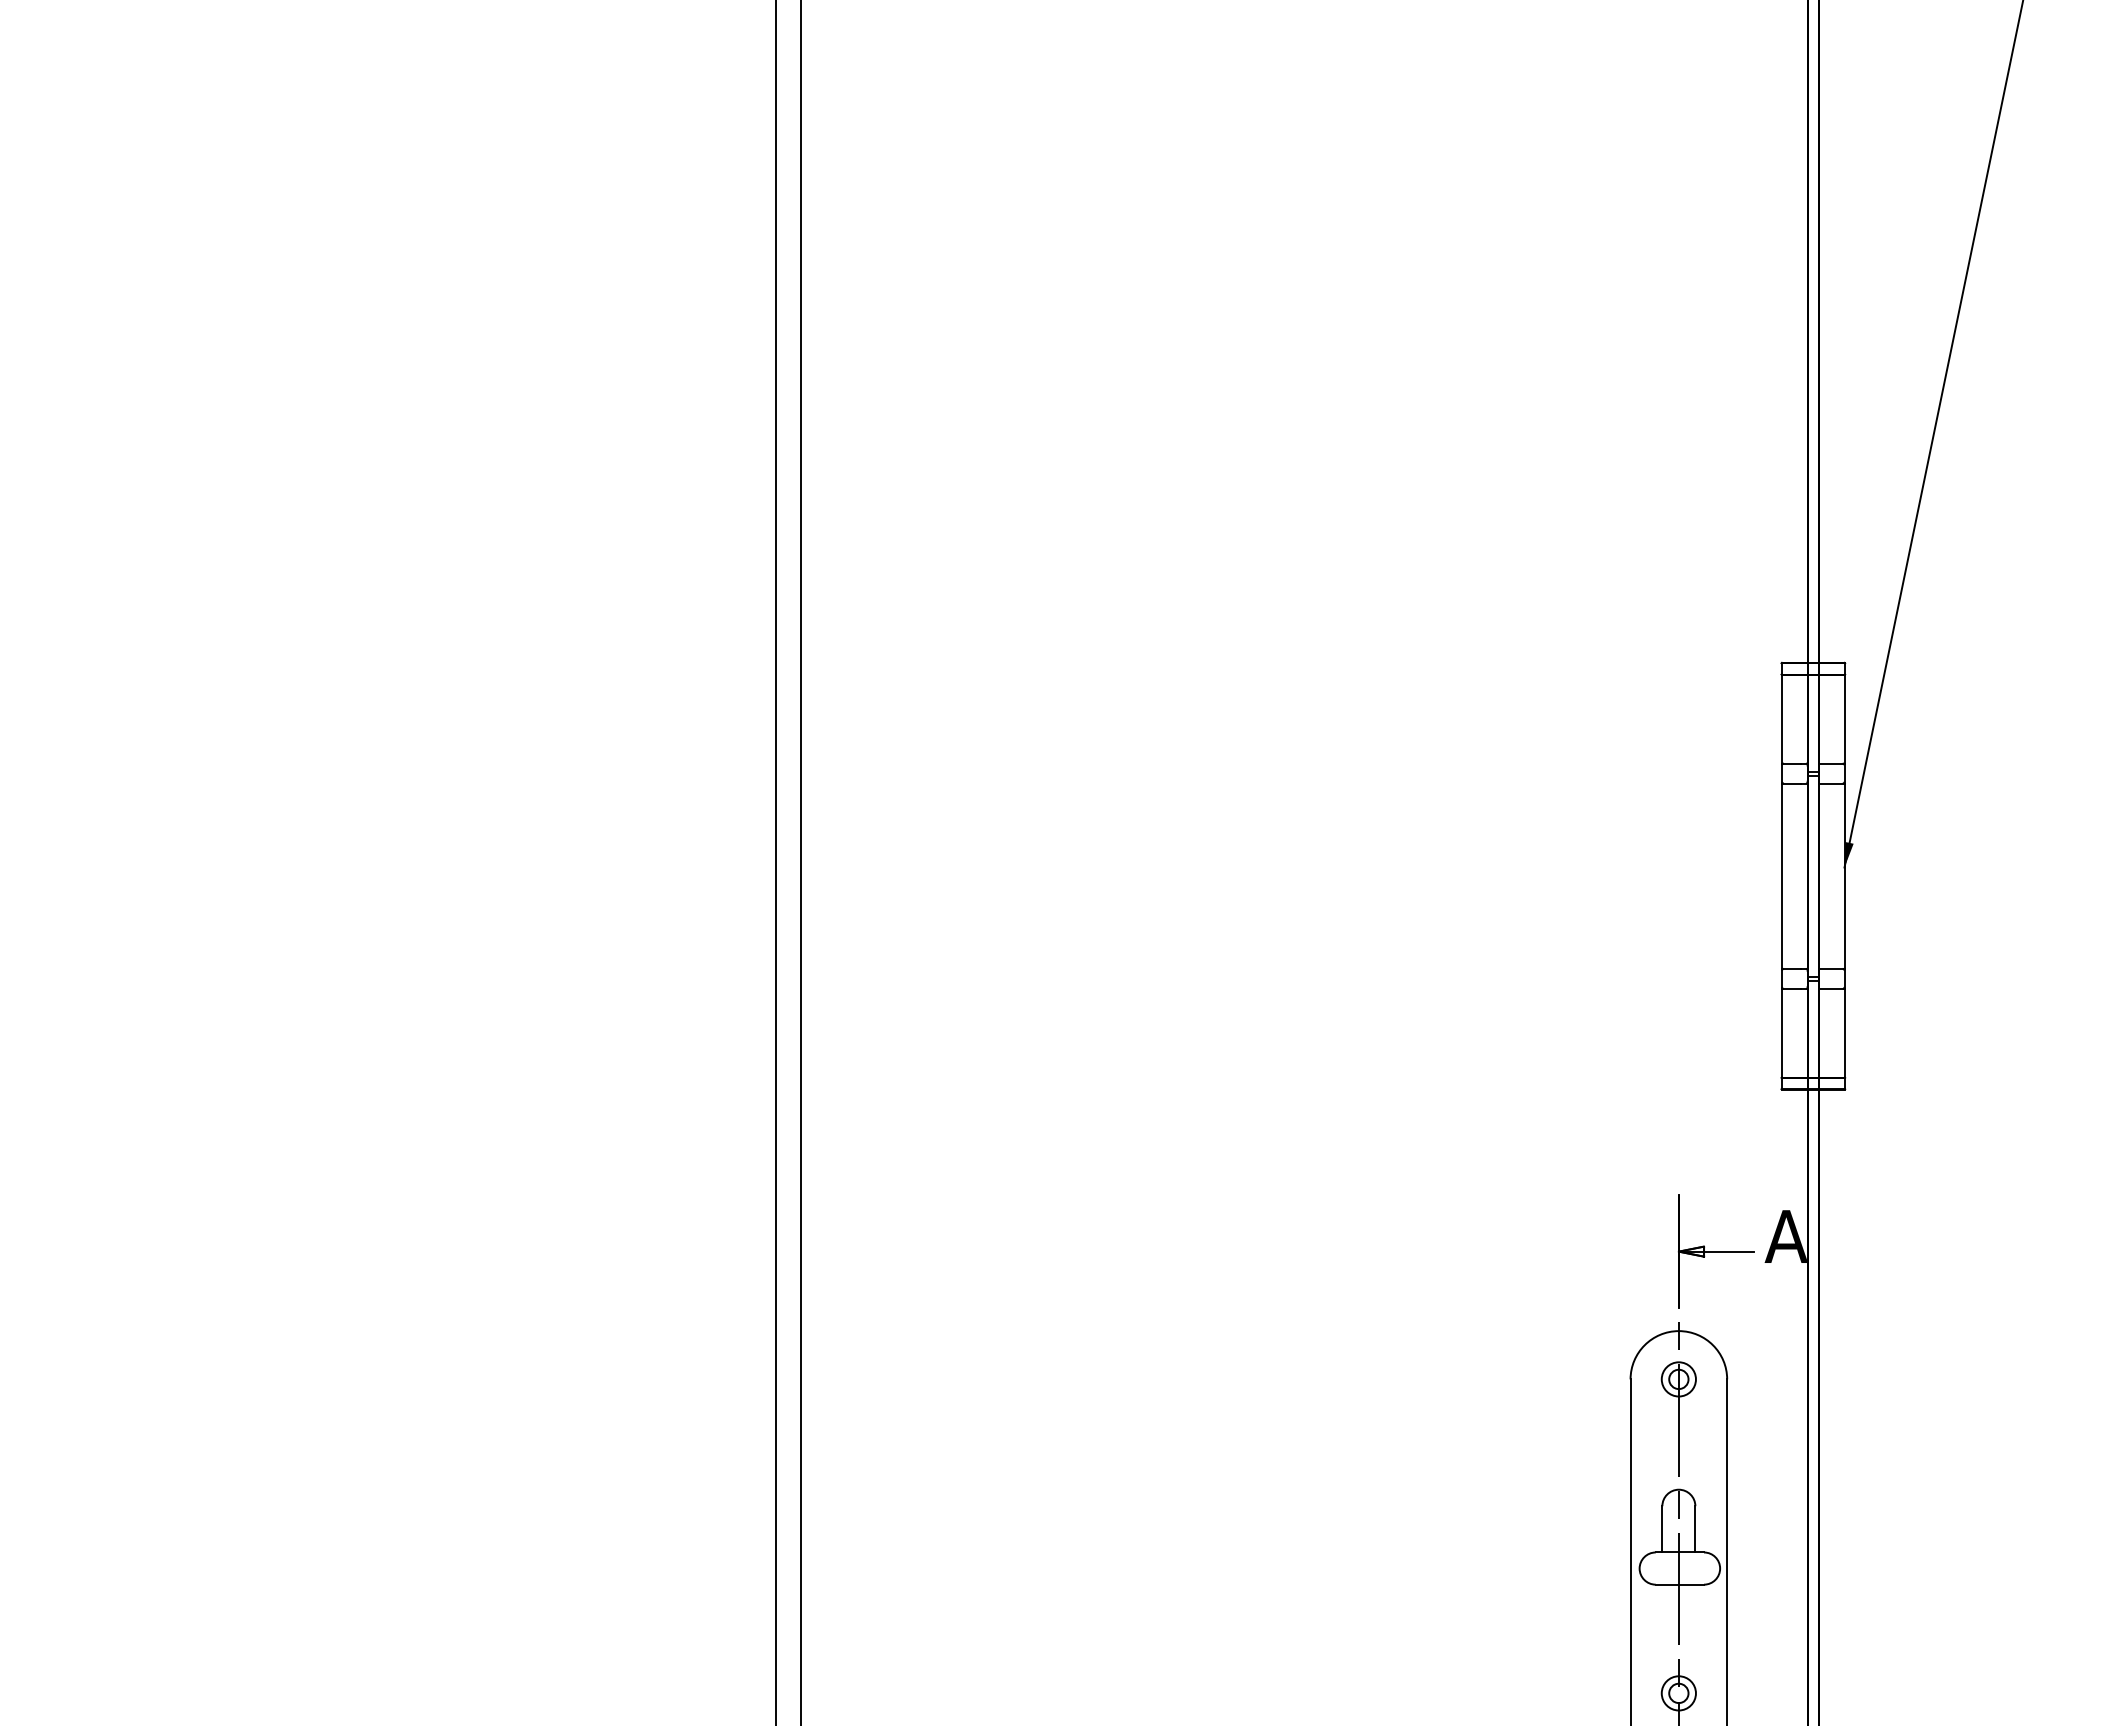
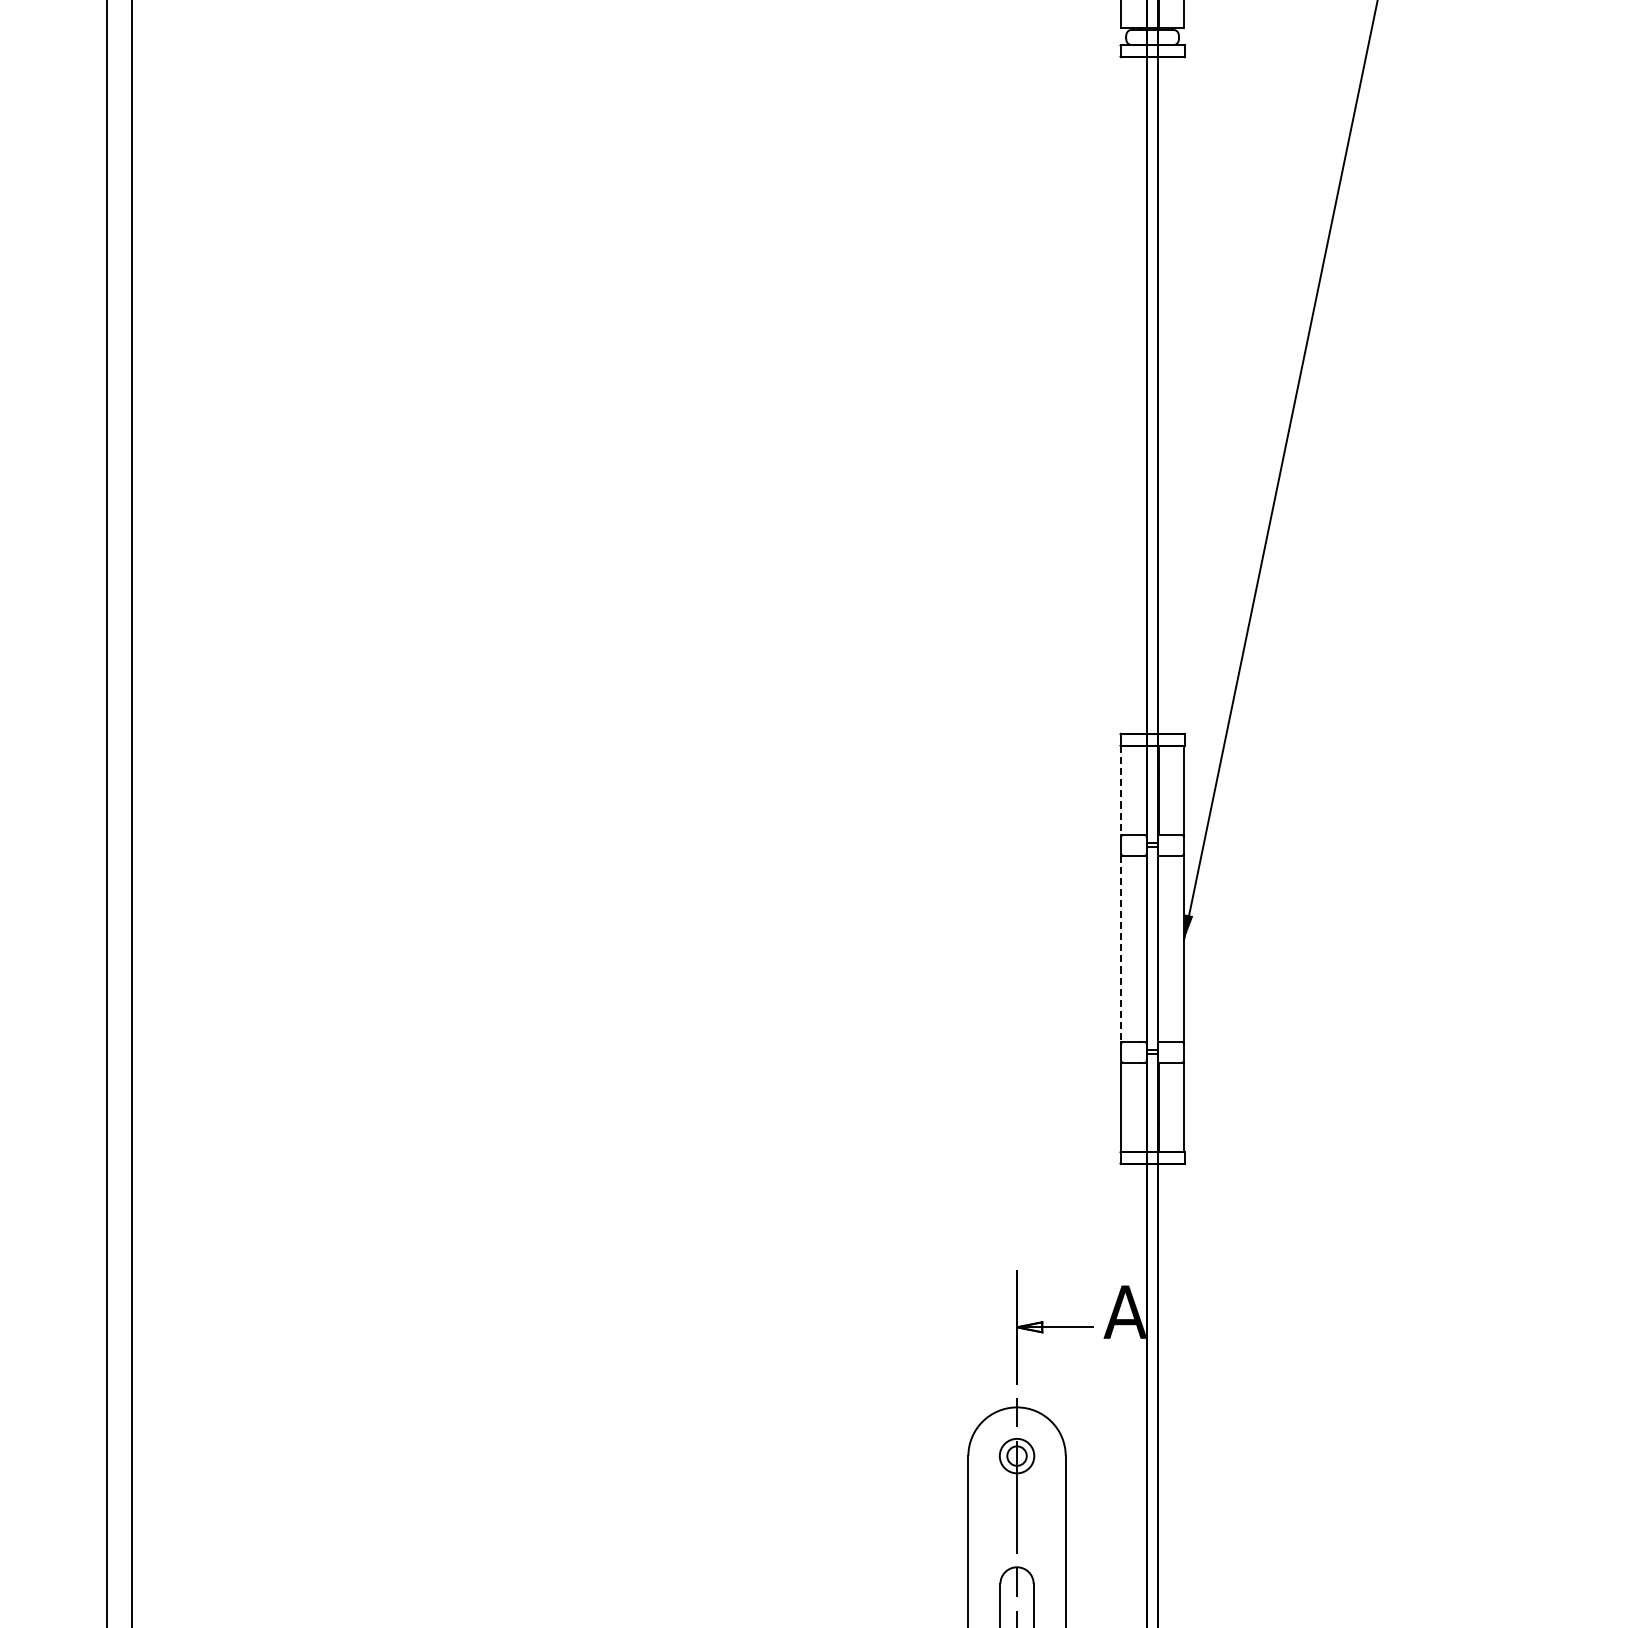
line: (1782, 719) -> (1121, 790), solid -> dashed
line: (1782, 876) -> (1121, 949), solid -> dashed

